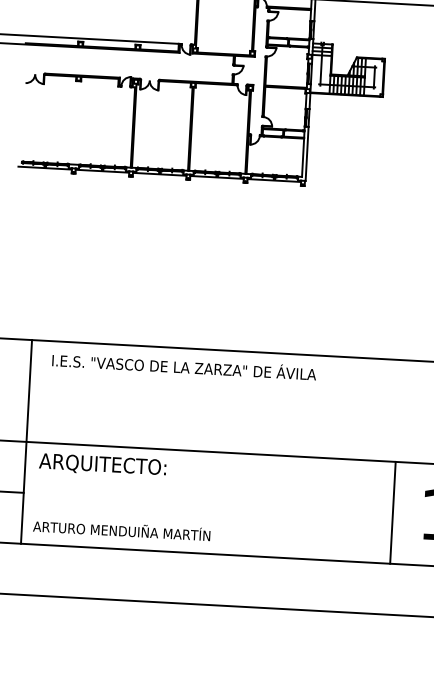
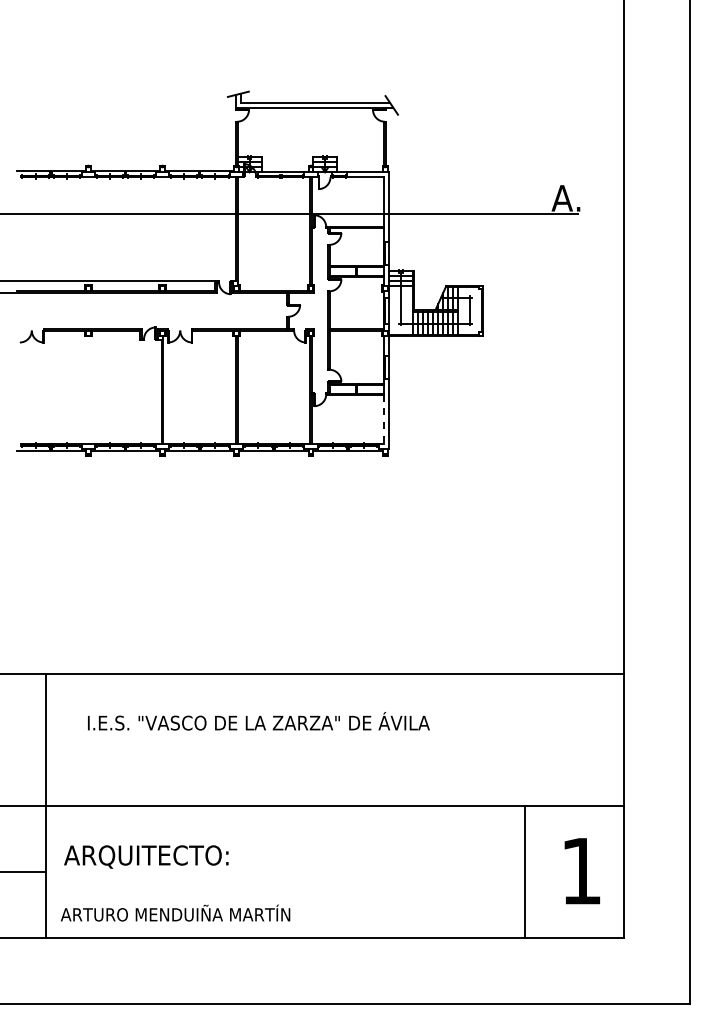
line: (302, 157) -> (383, 419), solid -> dashed
text: (184, 366) -> (258, 721), moved
text: (102, 465) -> (146, 856), moved

